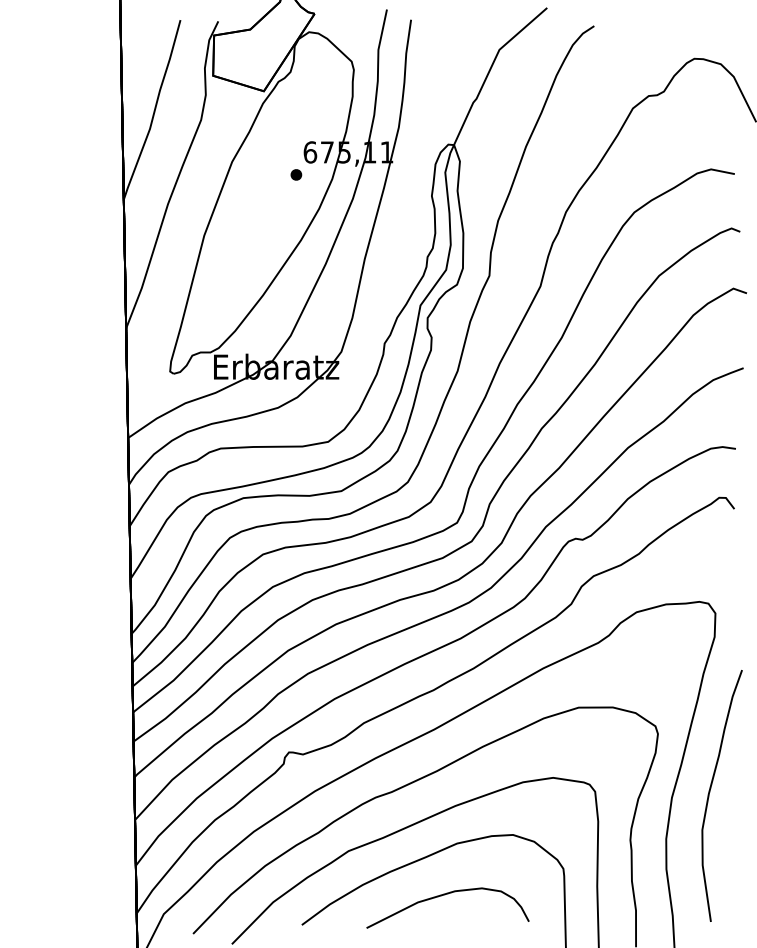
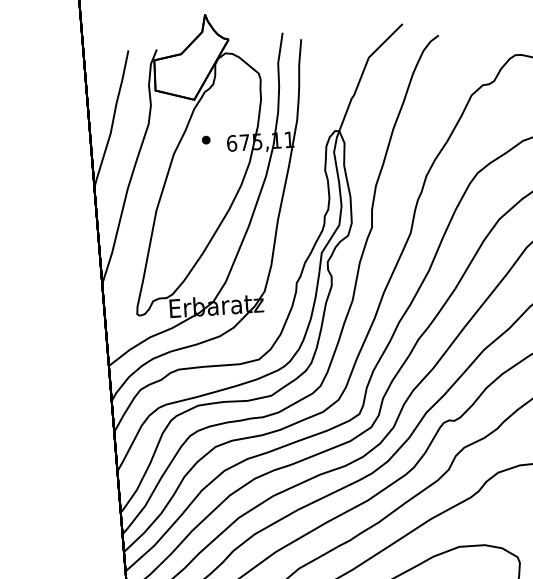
part: (296, 174) -> (206, 139), moved

